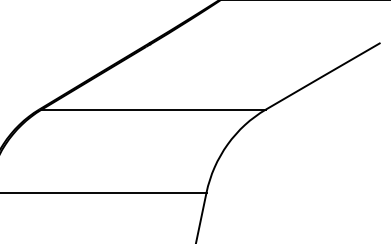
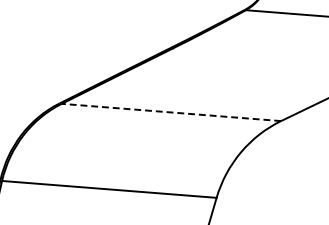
line: (153, 109) -> (171, 112), solid -> dashed

